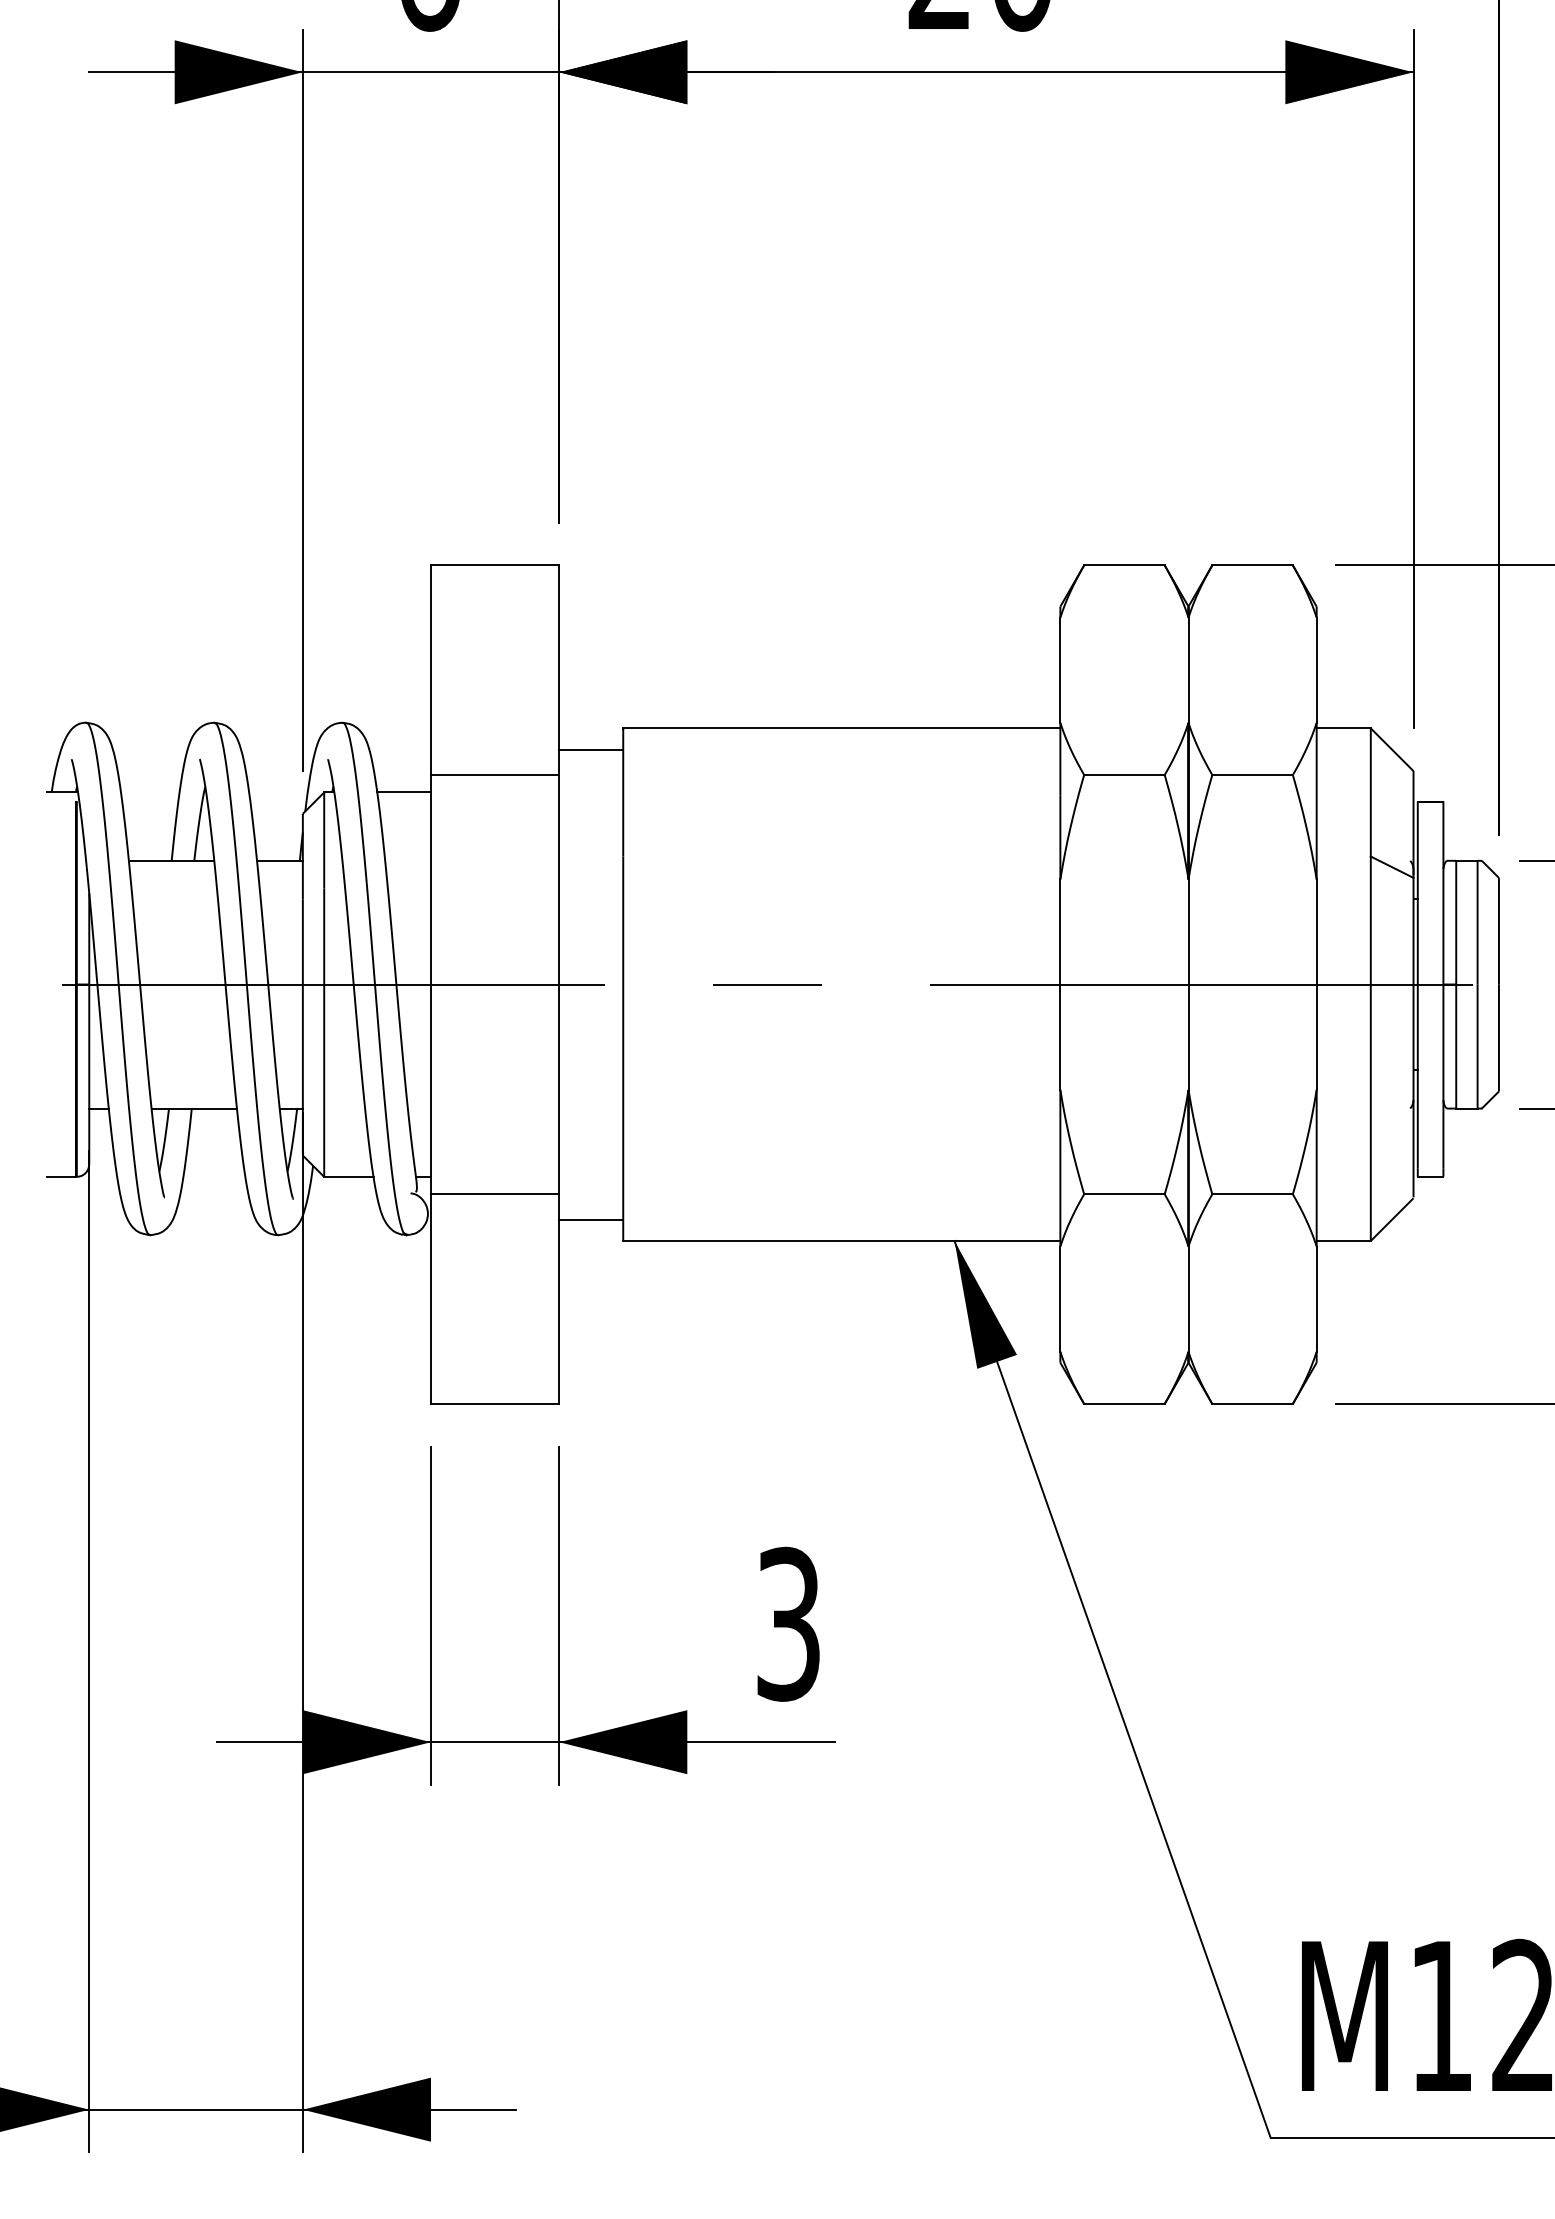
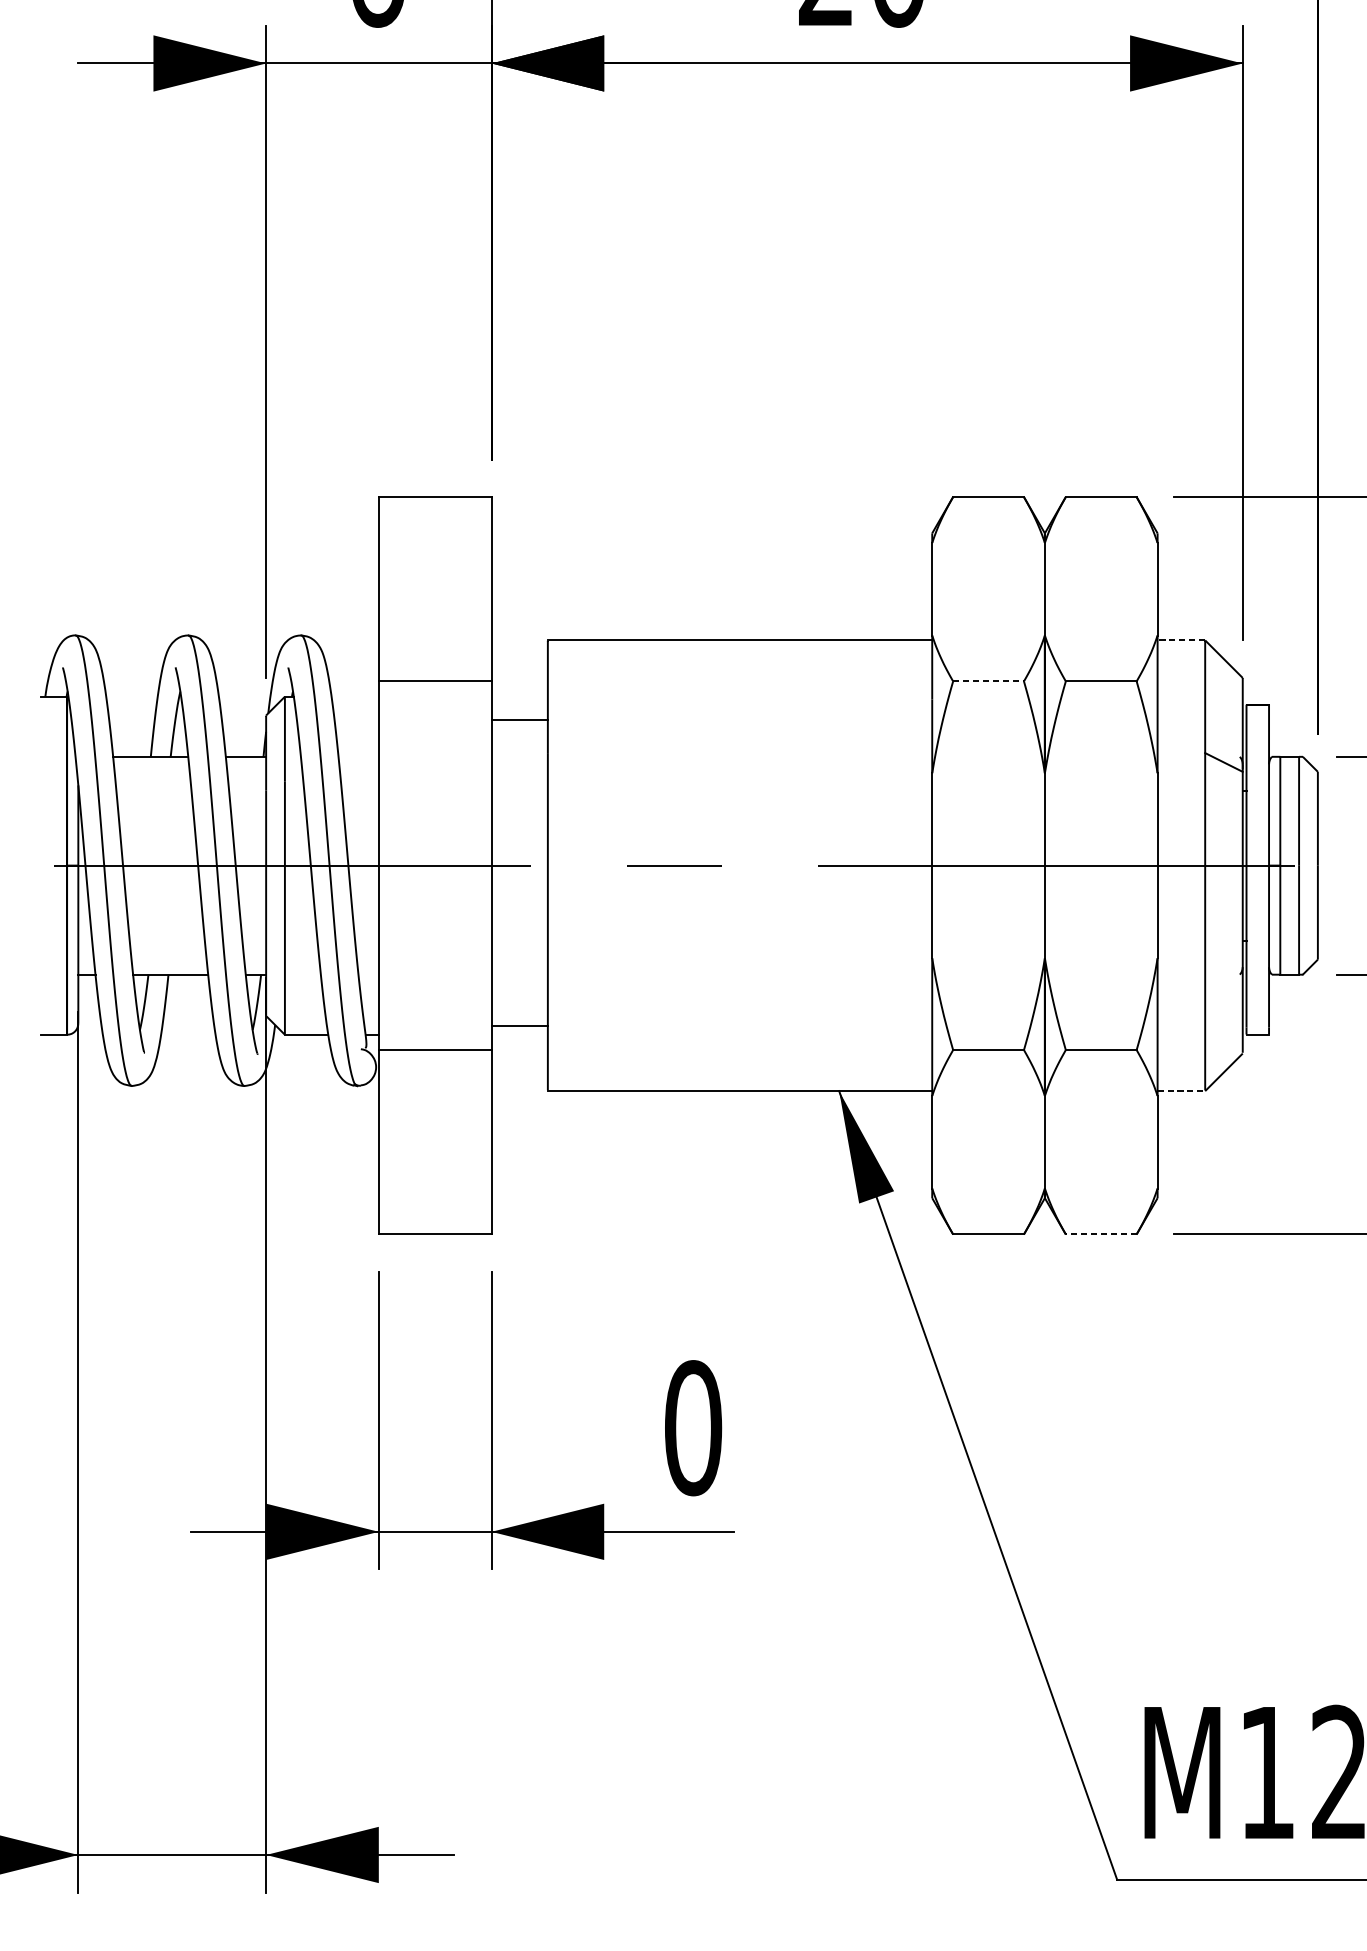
line: (1343, 728) -> (1181, 640), solid -> dashed
line: (591, 749) -> (519, 719), moved
line: (1124, 775) -> (988, 681), solid -> dashed
line: (404, 792) -> (355, 696), removed
line: (591, 1219) -> (519, 1025), moved
line: (1344, 1241) -> (1182, 1091), solid -> dashed
line: (1252, 1403) -> (1101, 1234), solid -> dashed
text: (788, 1623) -> (693, 1427), 3 -> 0

